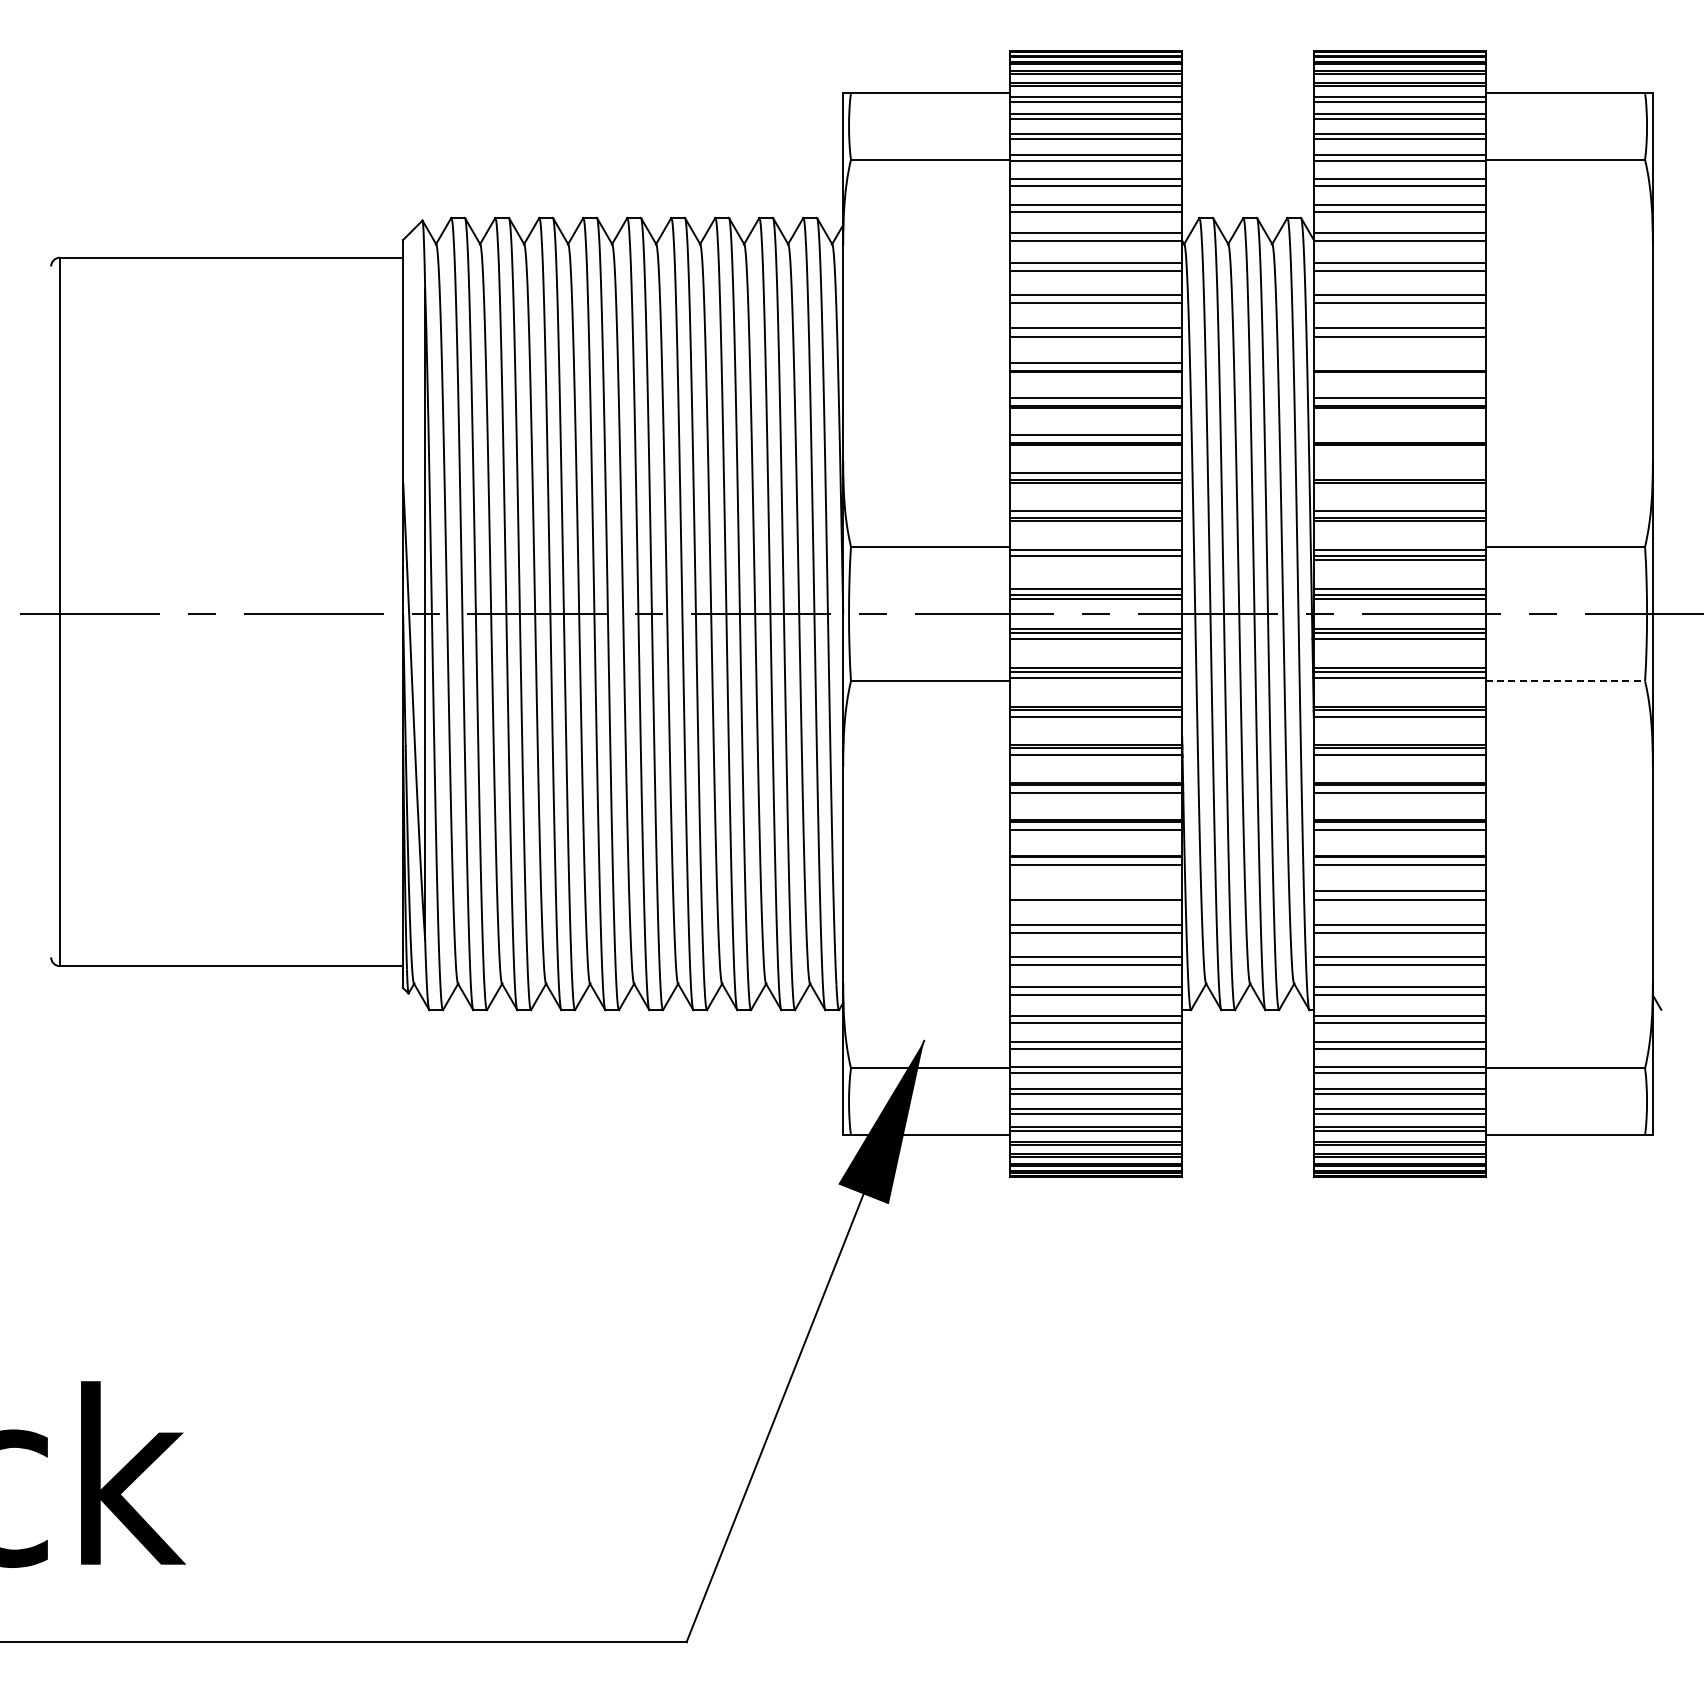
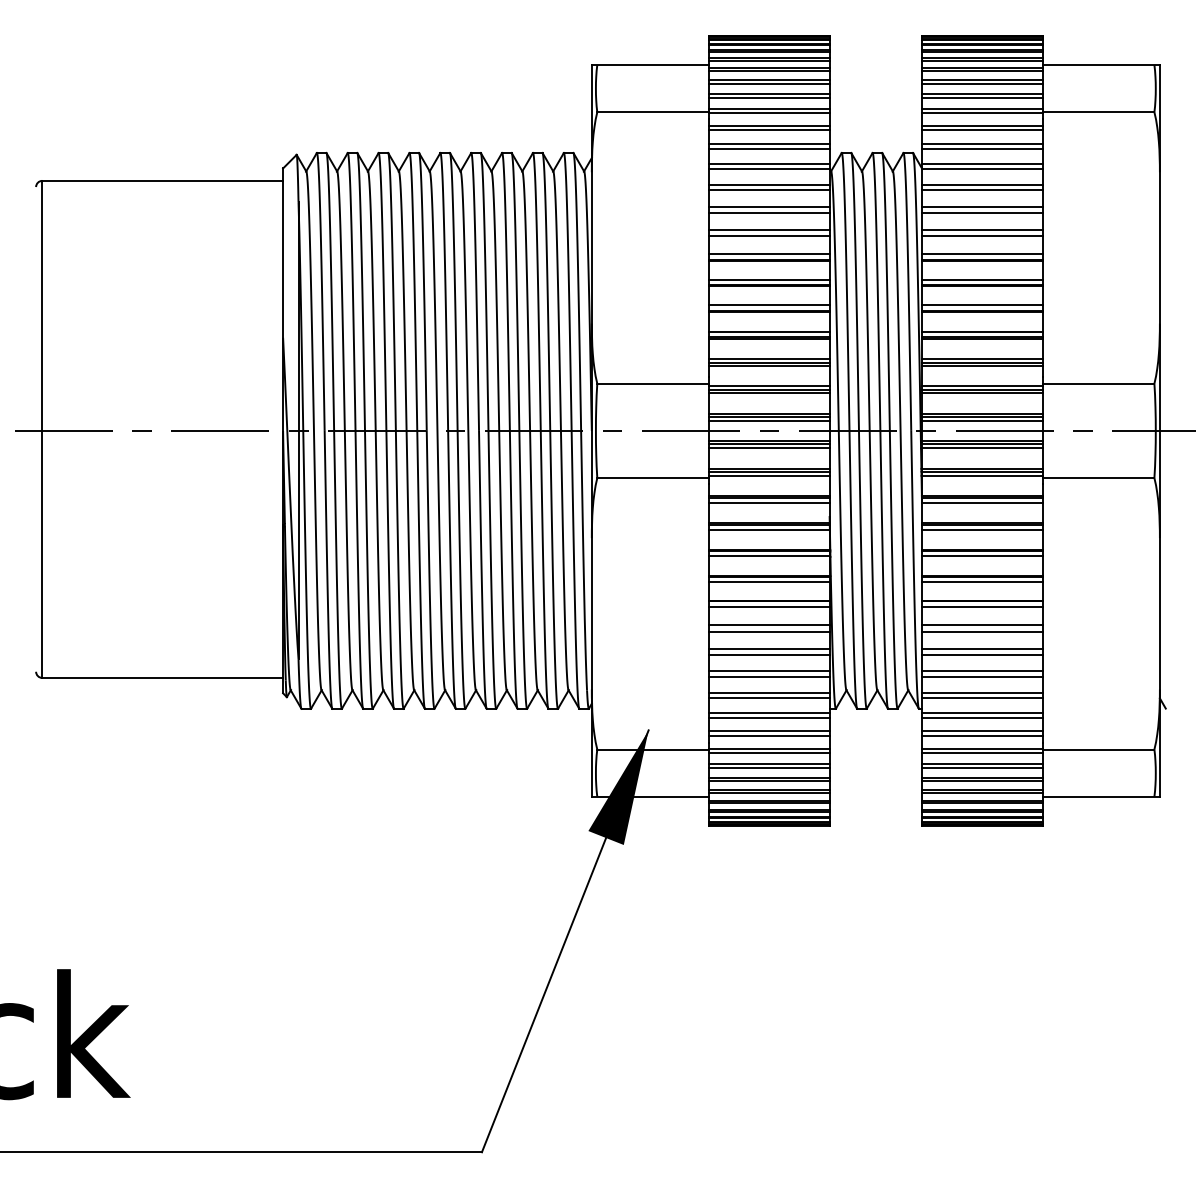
line: (1399, 362) -> (982, 254), added
line: (1399, 435) -> (982, 305), added
line: (1399, 472) -> (982, 331), added
line: (1096, 560) -> (769, 393), added
line: (1565, 681) -> (1098, 478), dashed -> solid
line: (1096, 891) -> (769, 625), added

